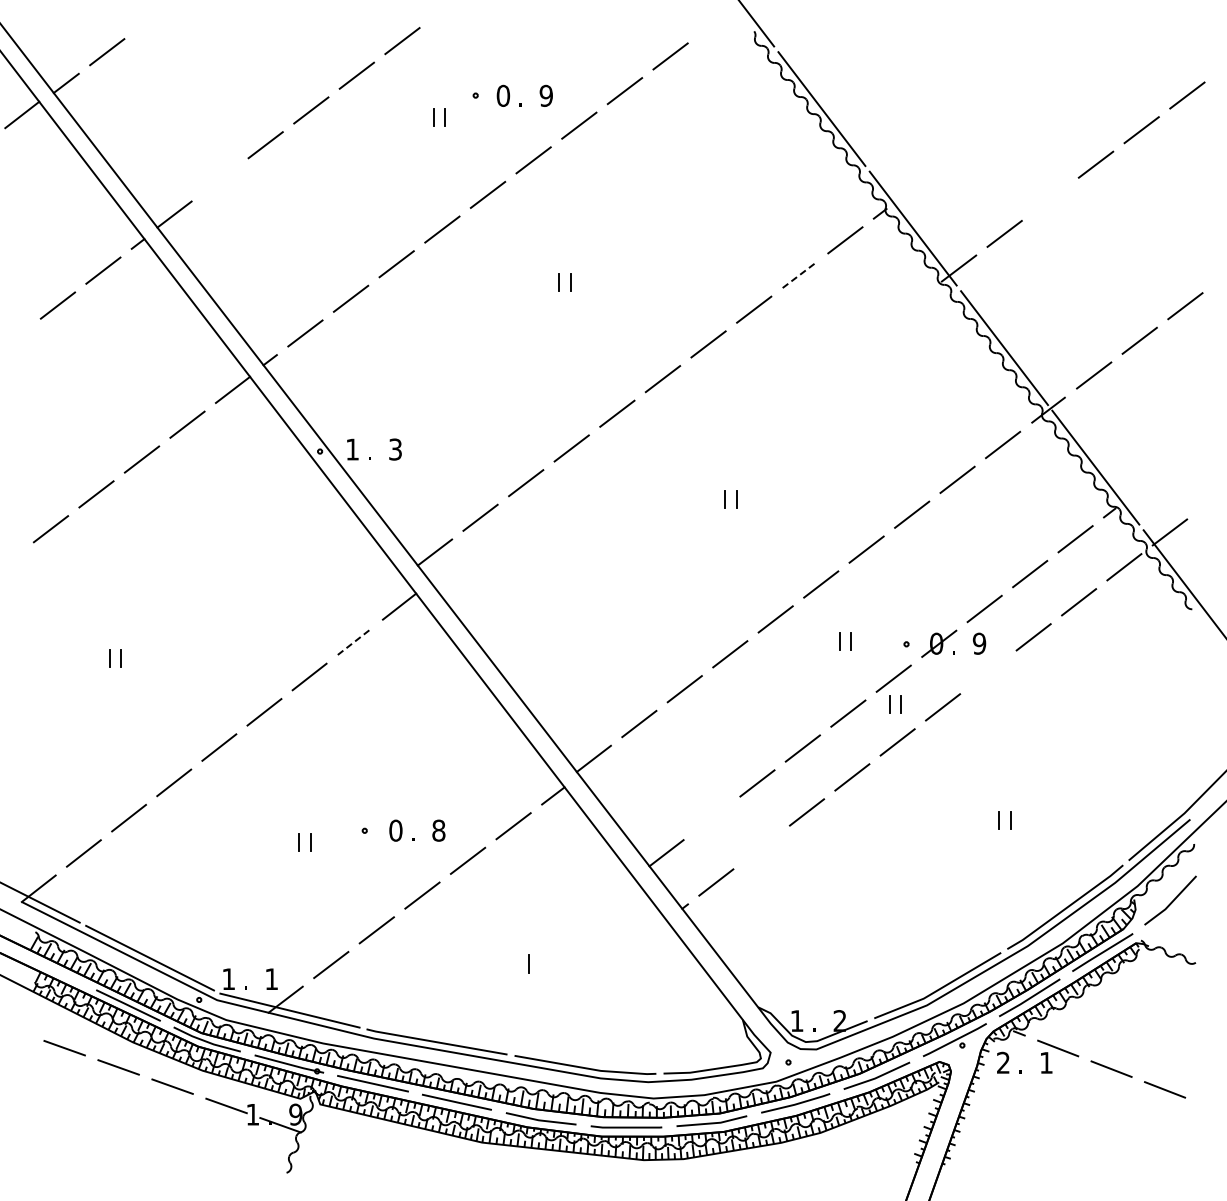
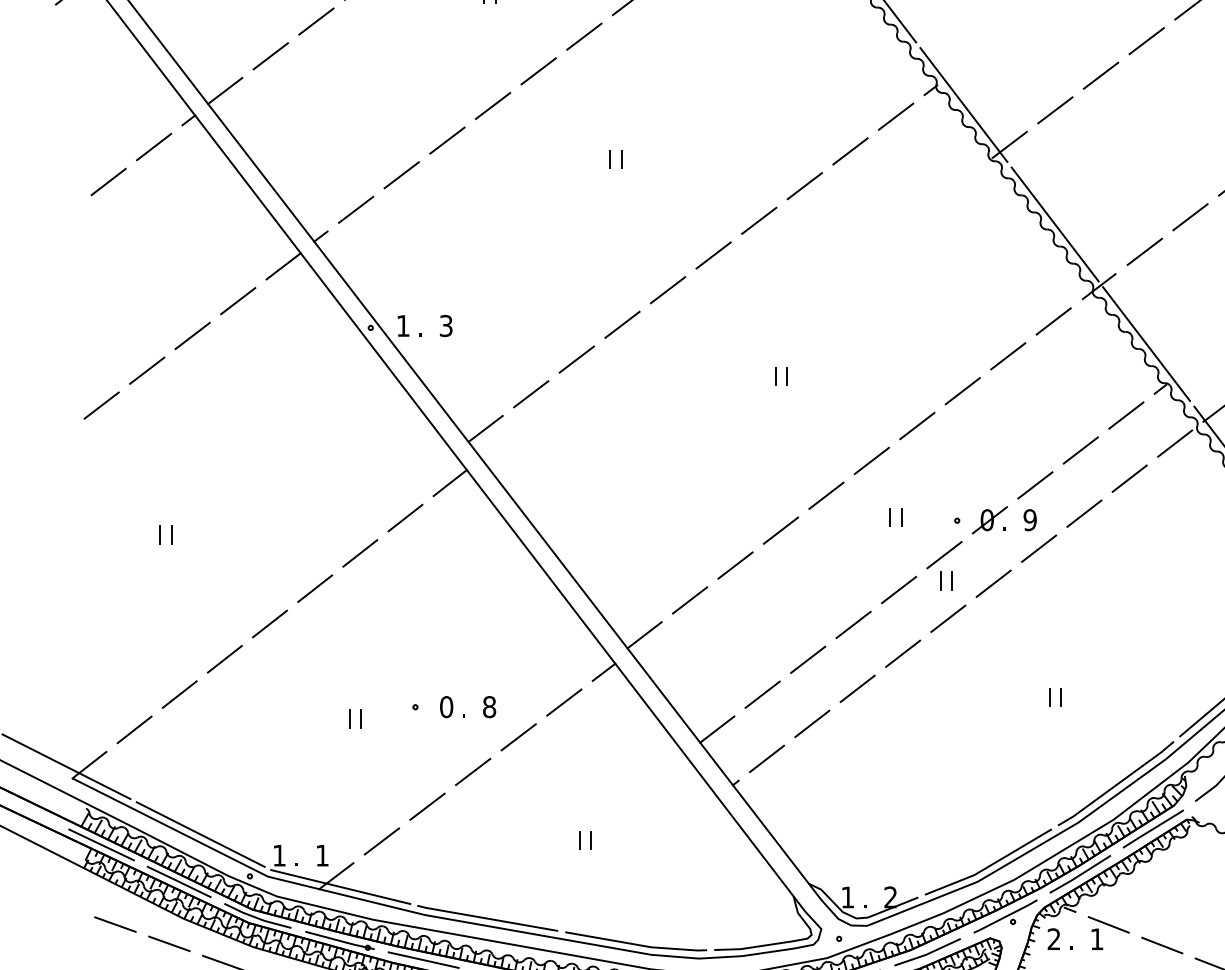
line: (220, 179) -> (271, 55), added
line: (1050, 199) -> (1101, 75), added
line: (800, 274) -> (851, 150), dashed -> solid
line: (355, 641) -> (406, 517), dashed -> solid
line: (988, 672) -> (1039, 548), added
line: (711, 818) -> (762, 694), added
line: (761, 847) -> (812, 723), added
line: (540, 963) -> (591, 839), added
line: (50, 968) -> (101, 844), added

